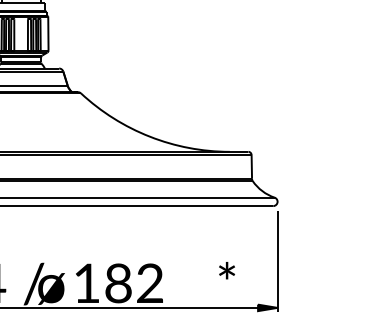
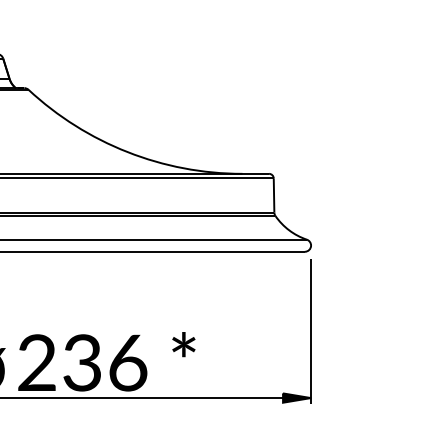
text: (226, 270) -> (183, 344), moved
text: (118, 283) -> (82, 363), 182 -> 236

